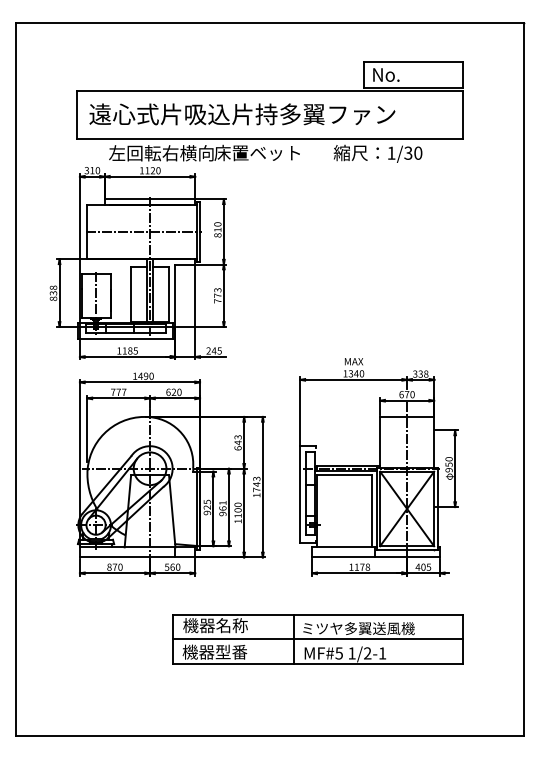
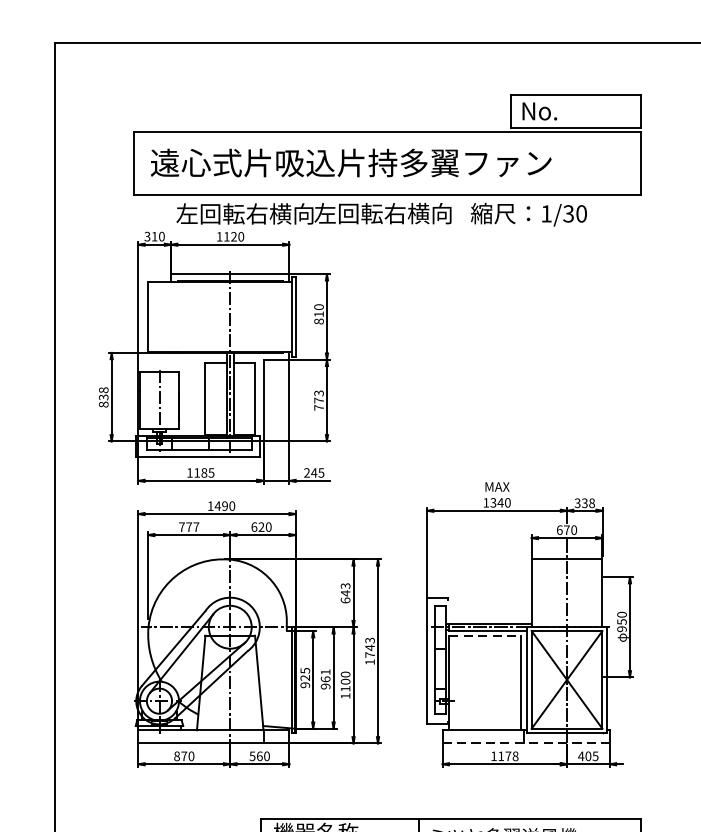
text: (266, 152) -> (382, 212), 床置ベット -> 左回転右横向
line: (143, 231) -> (221, 316), removed
line: (345, 475) -> (486, 636), solid -> dashed
line: (376, 557) -> (526, 743), solid -> dashed

